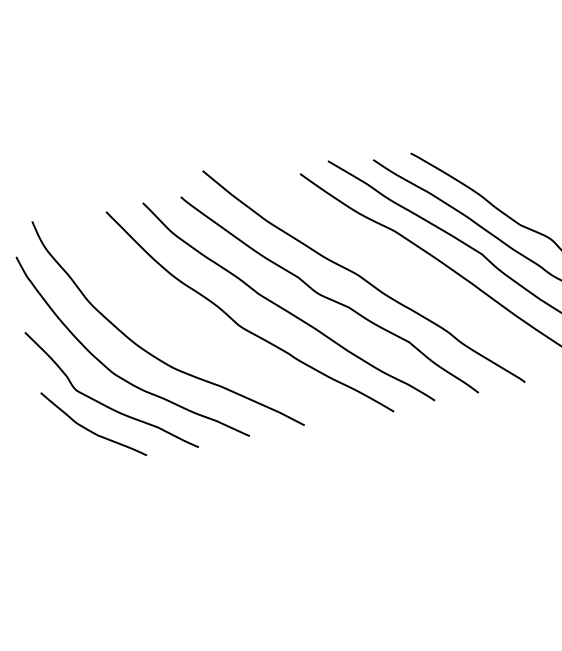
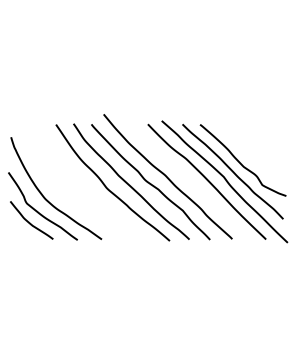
curve: (149, 350) -> (63, 191), removed

